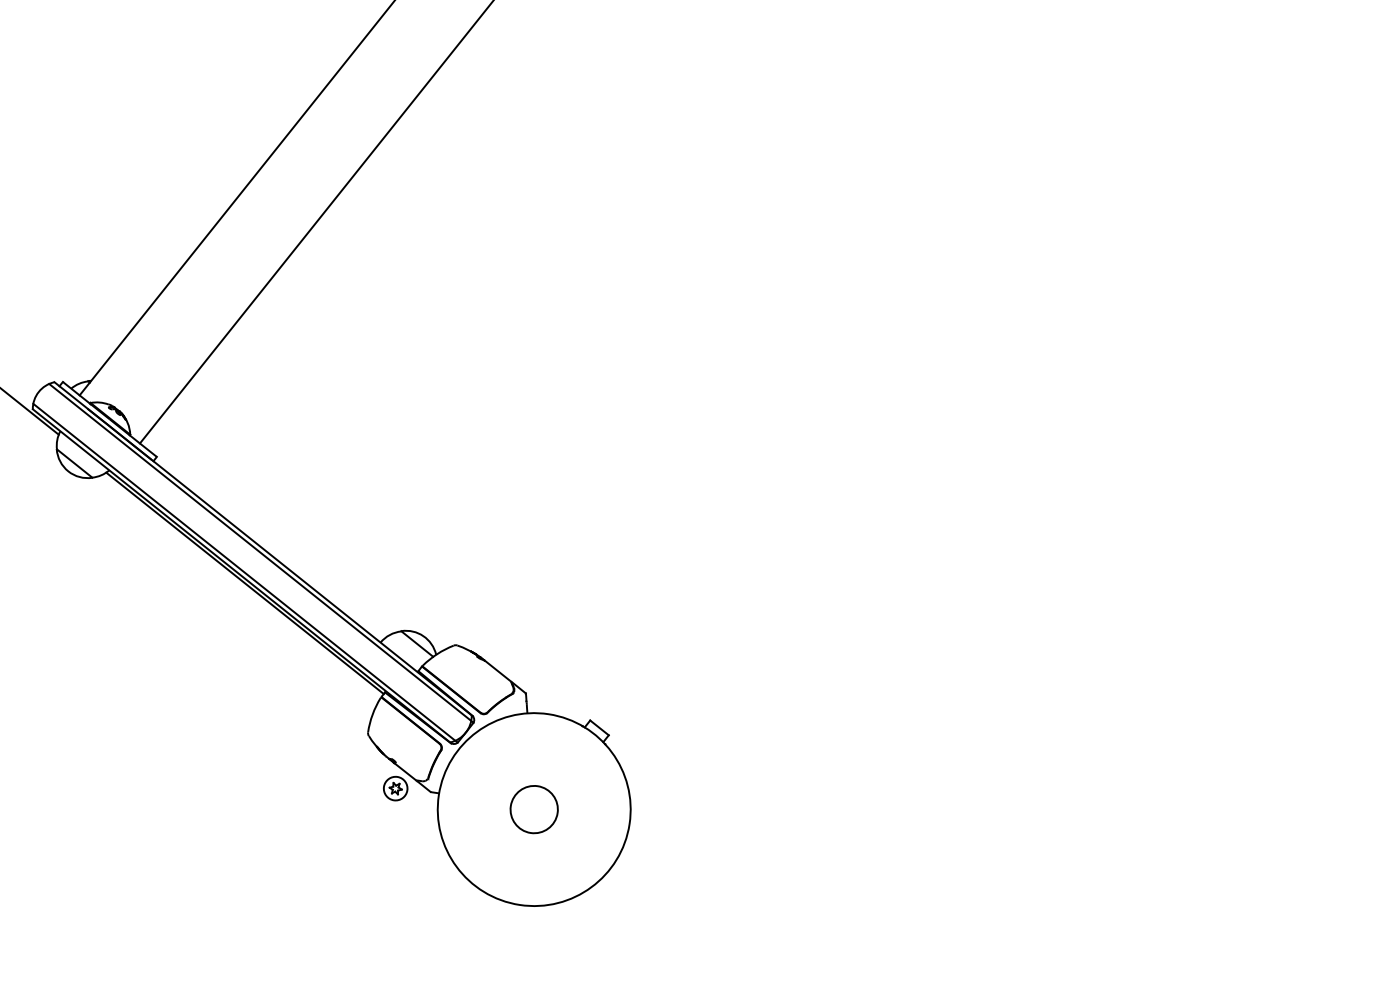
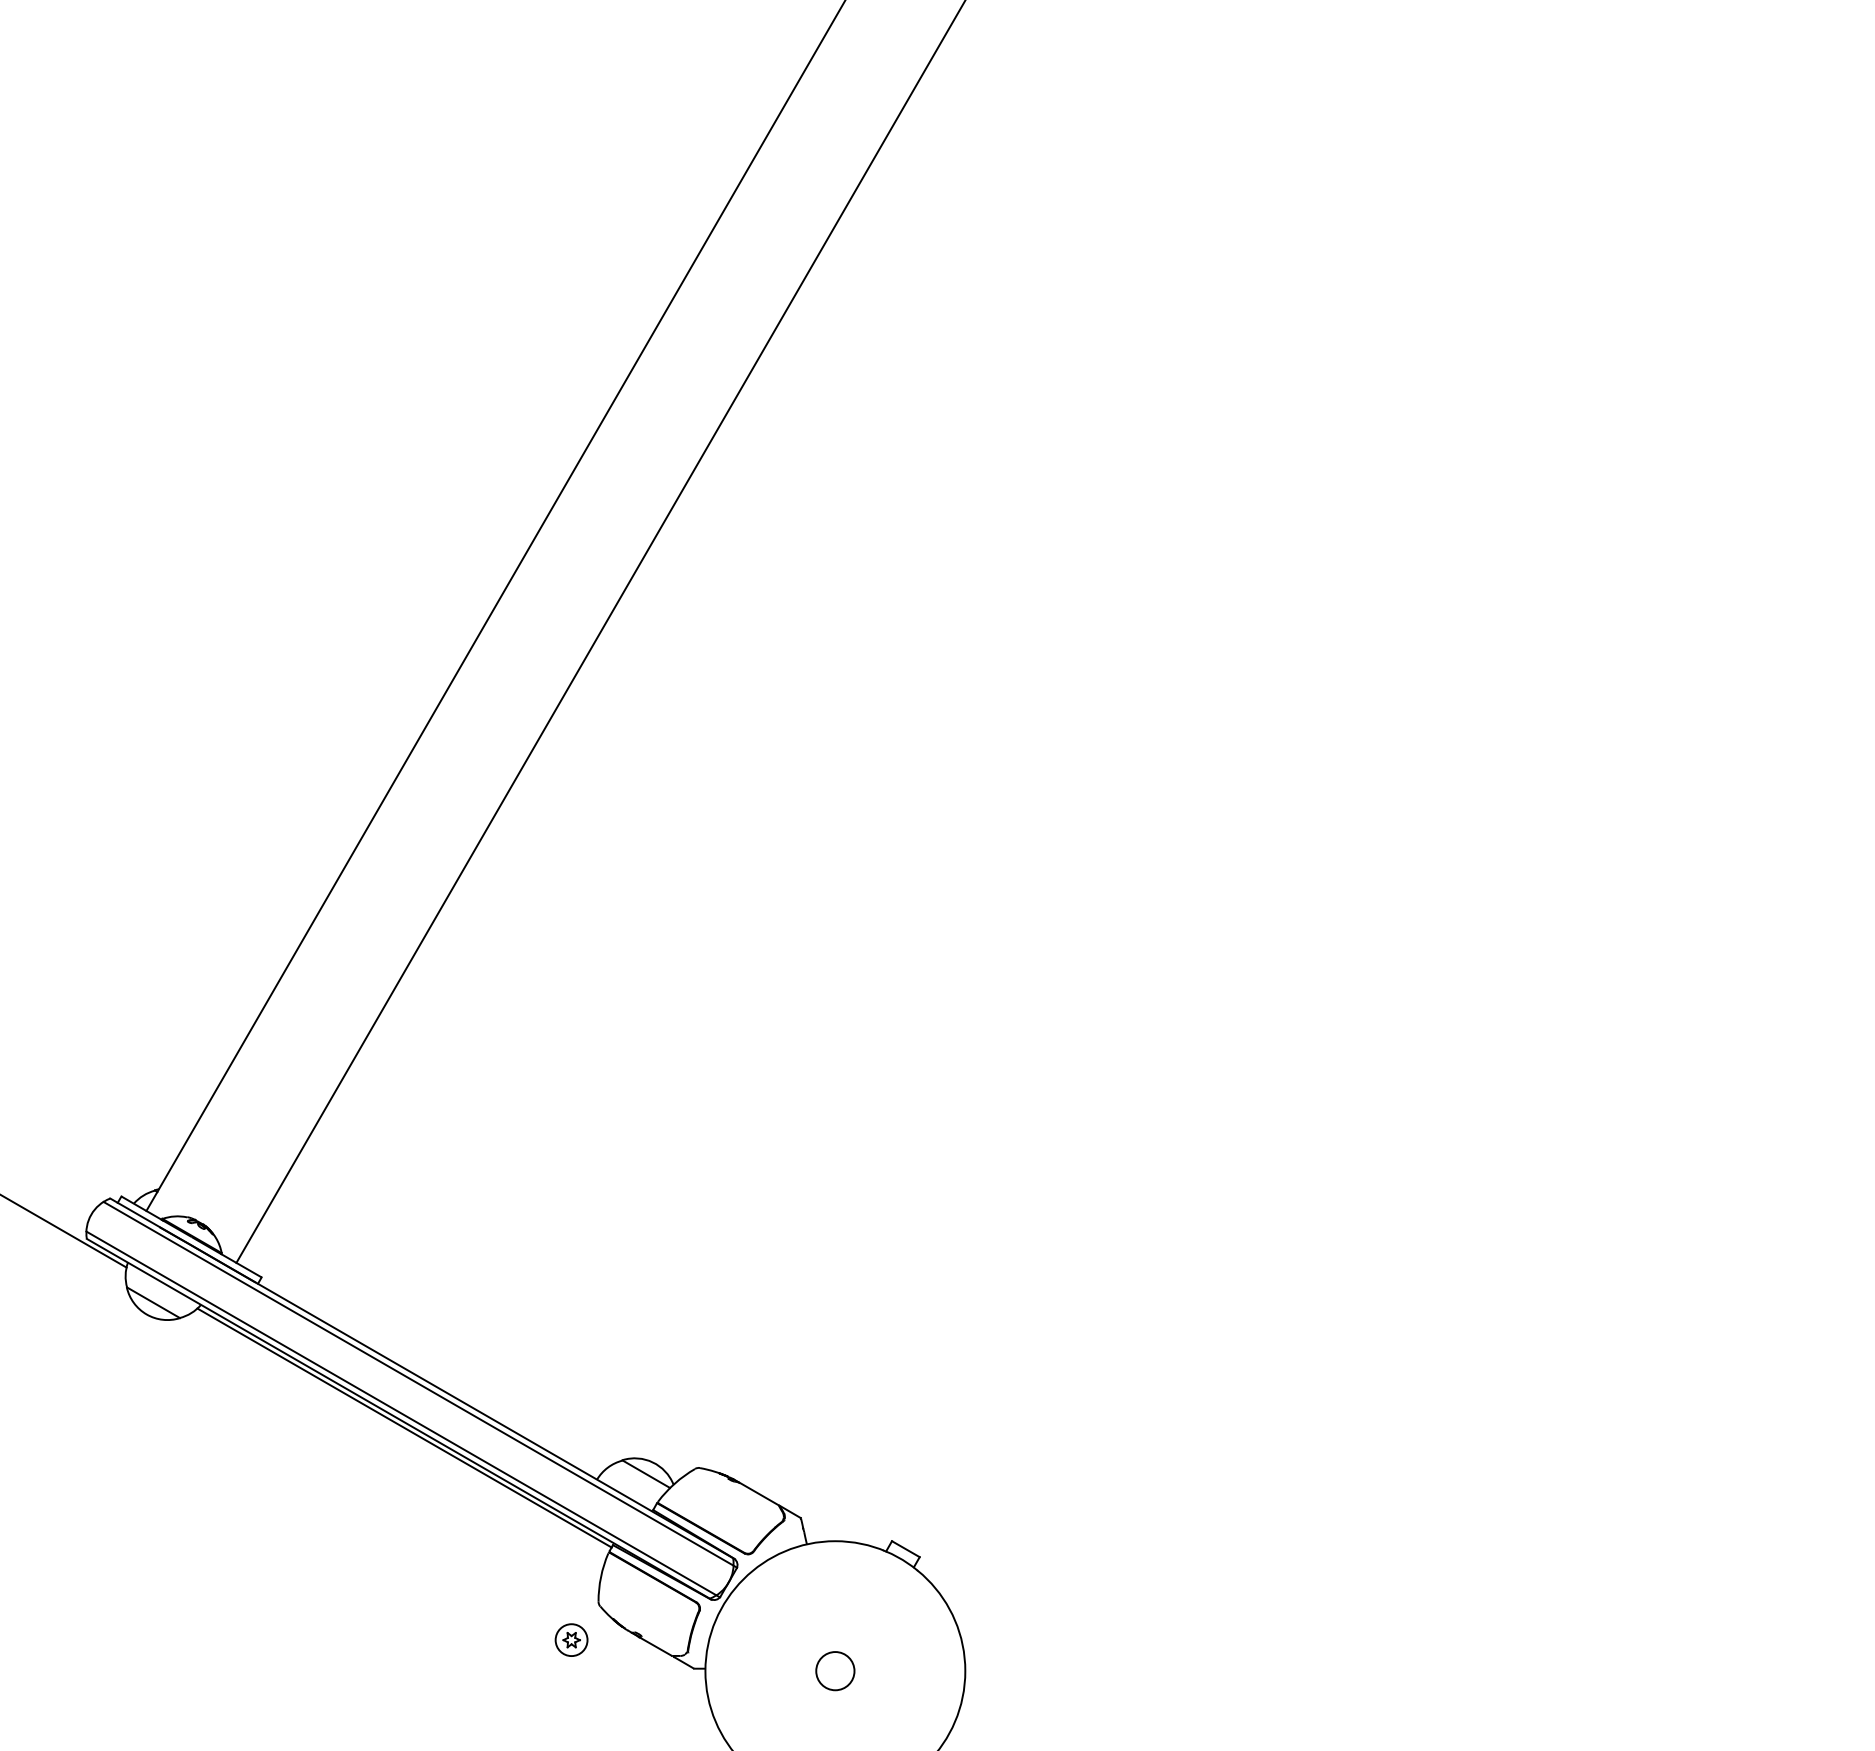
part: (395, 788) -> (571, 1639), moved
circle: (534, 809) -> (835, 1671), size x0.6

